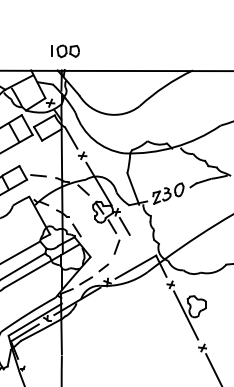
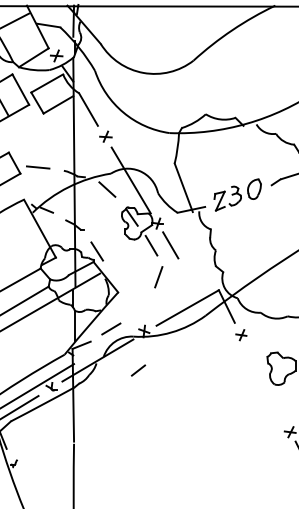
line: (103, 267) -> (137, 369), moved
line: (186, 315) -> (265, 382), removed

